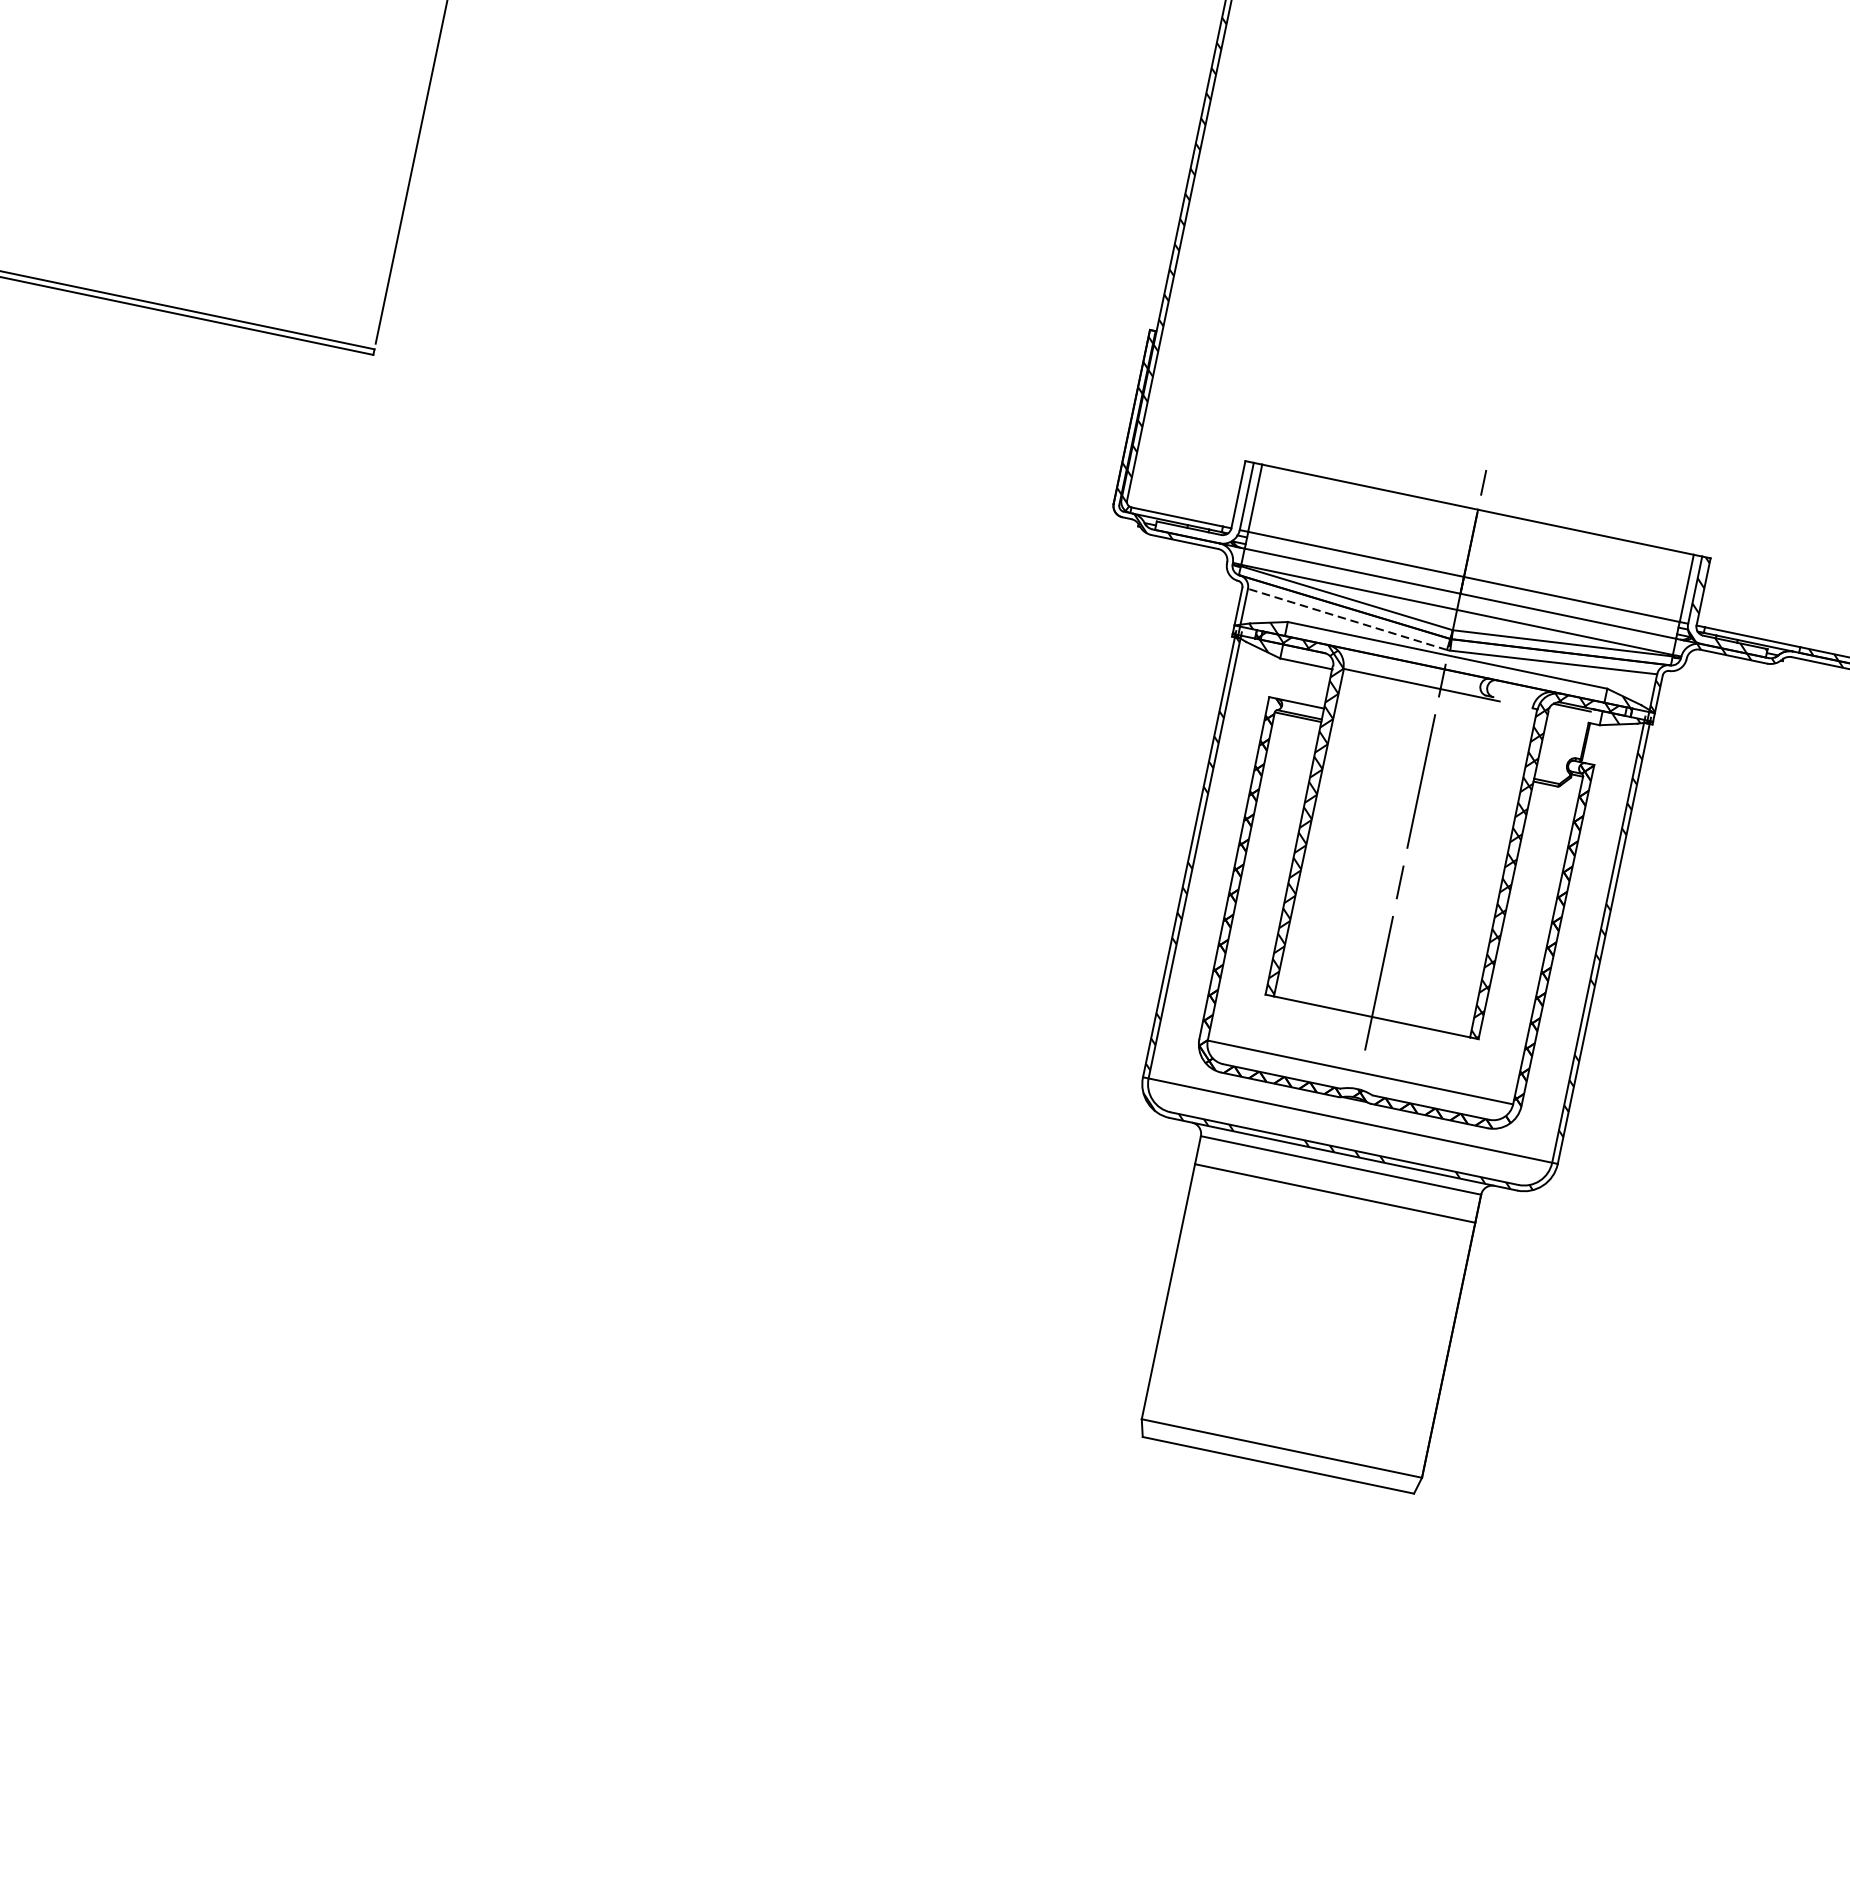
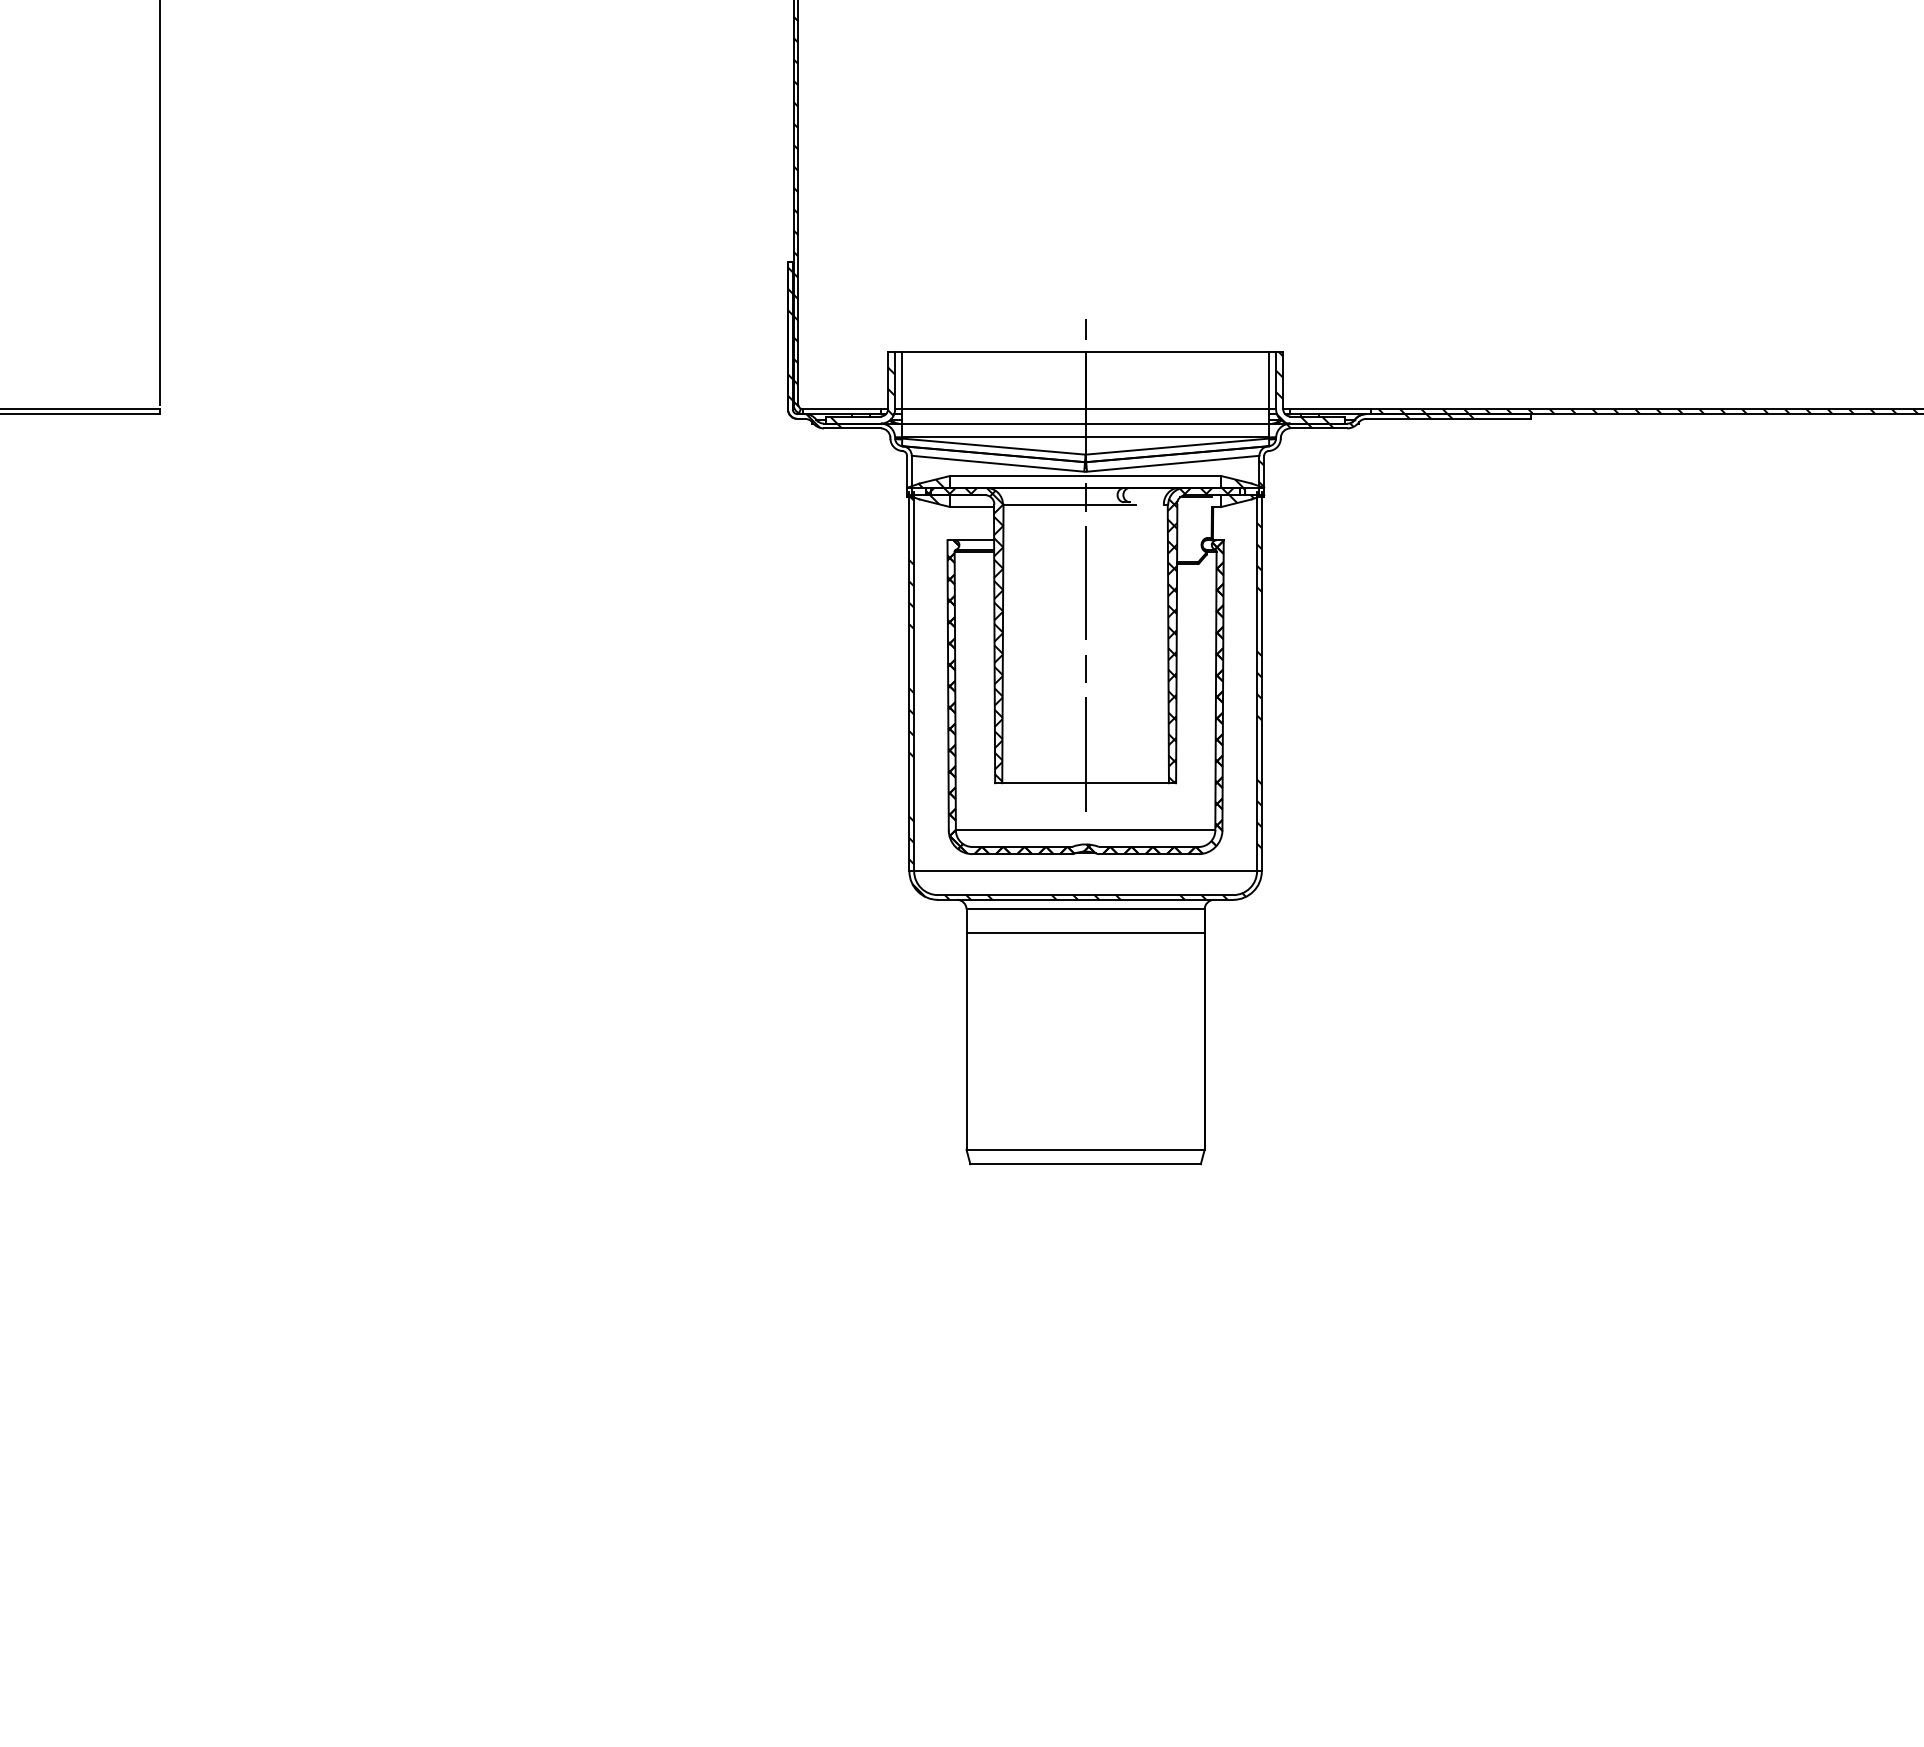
hatch: (1206, 496) -> (862, 387), added
line: (1348, 619) -> (998, 463), dashed -> solid

